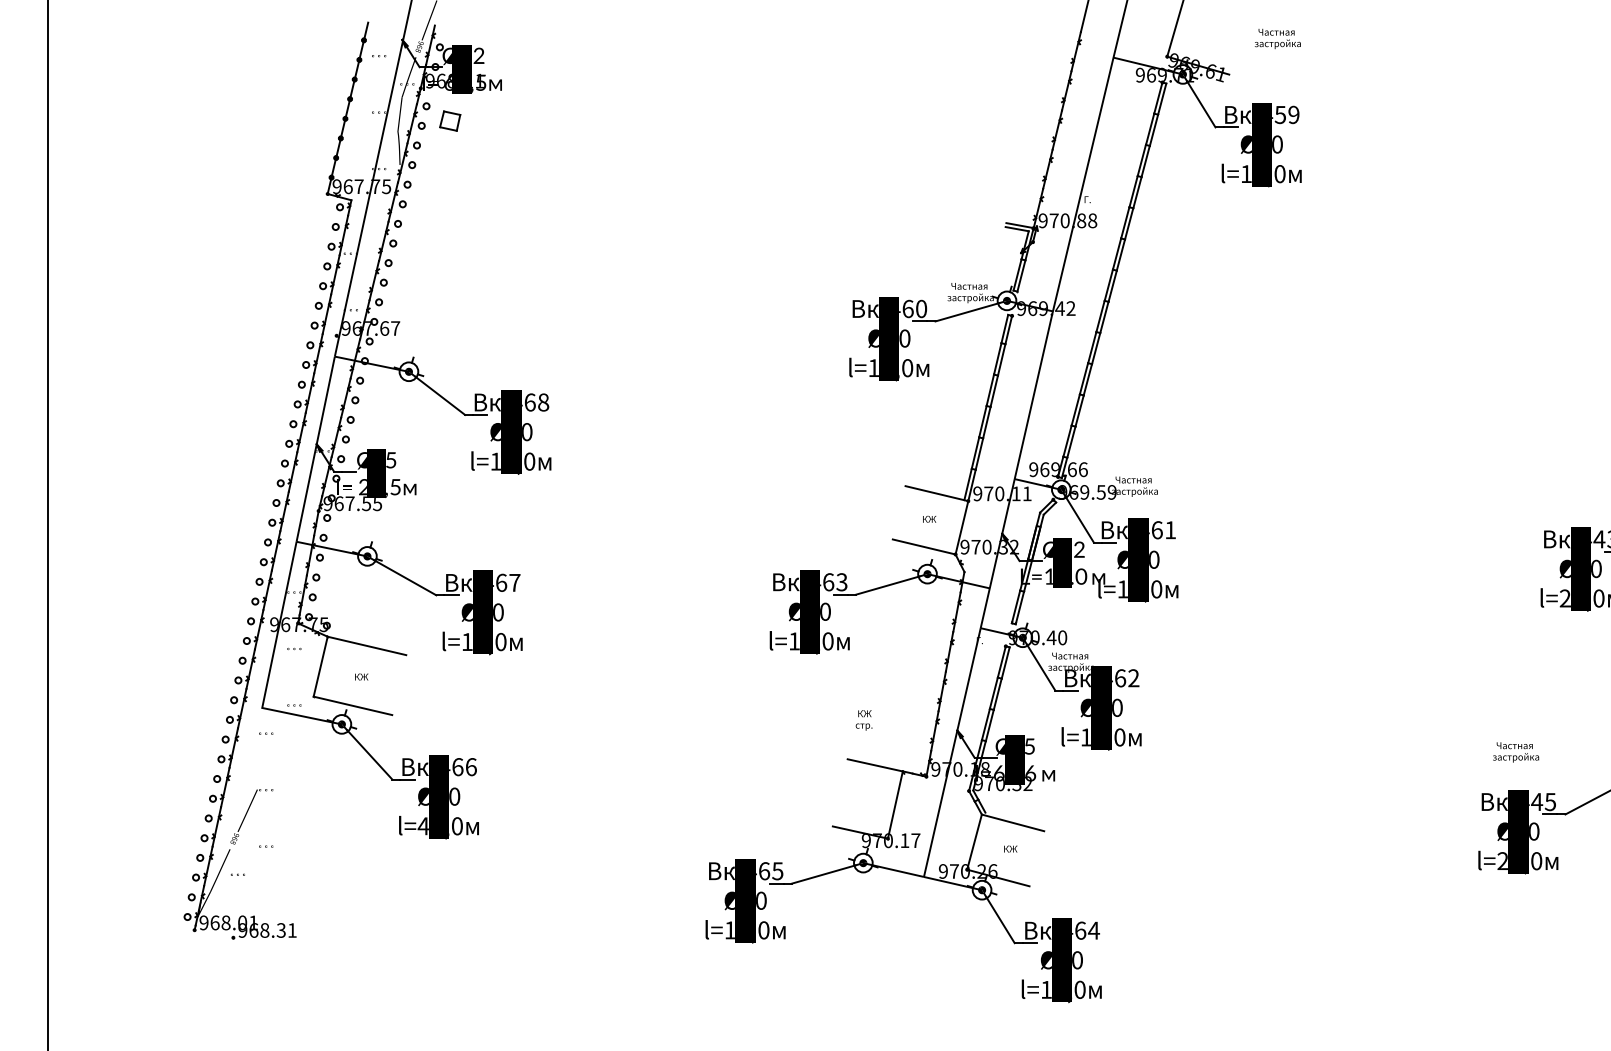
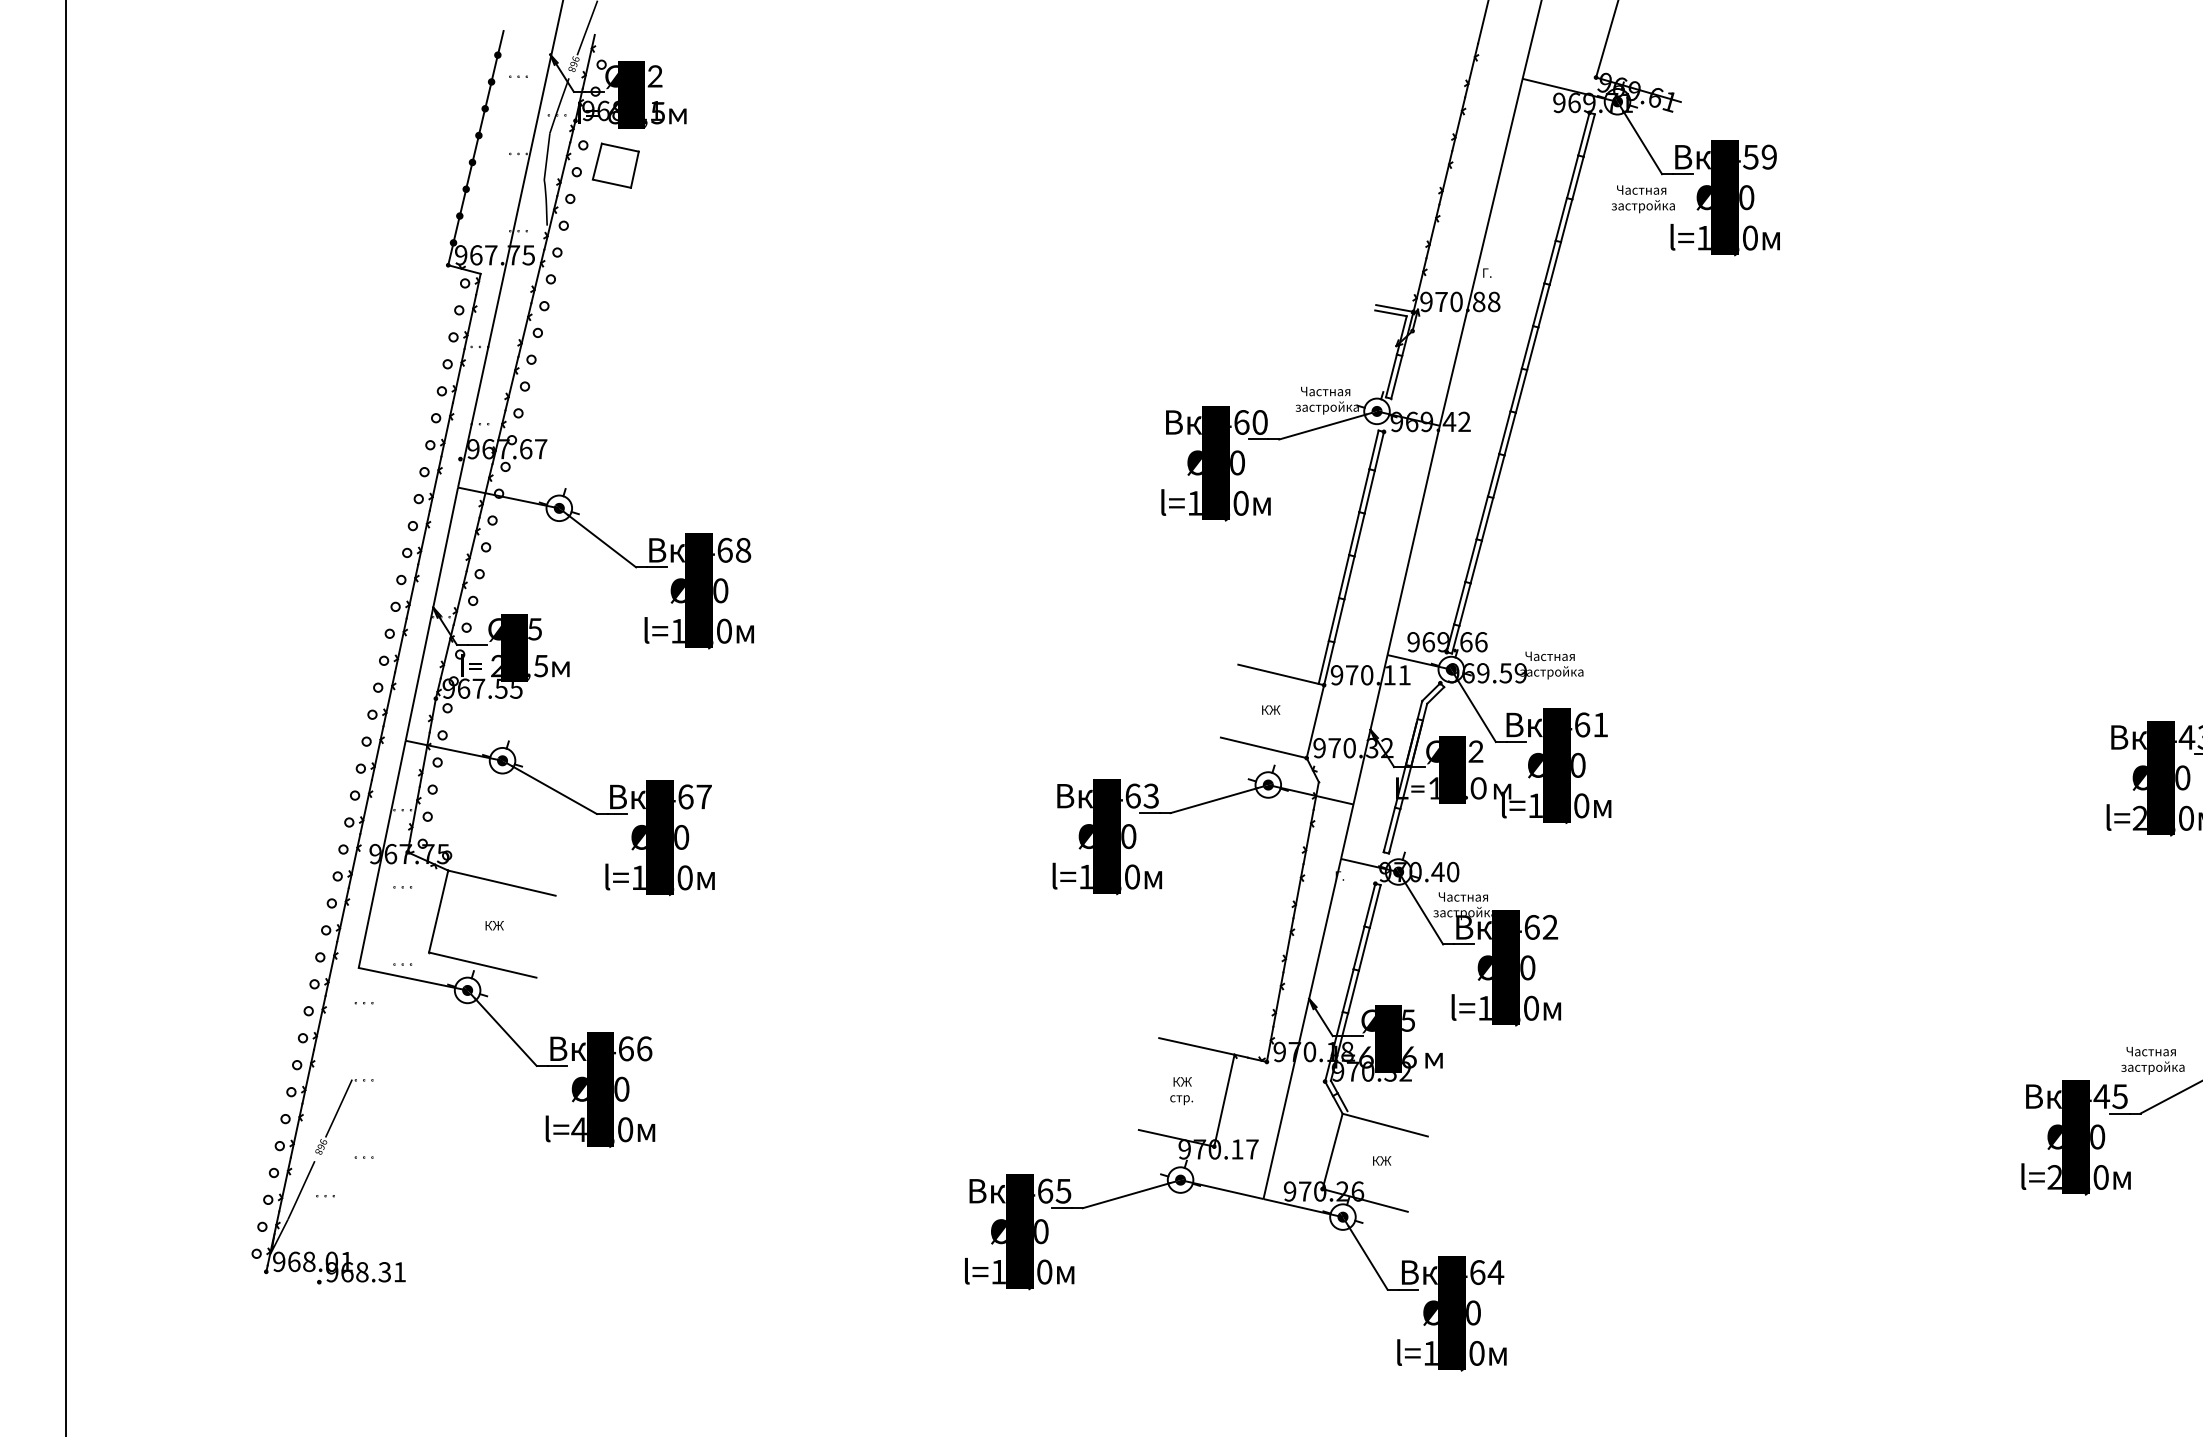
text: (1277, 39) -> (1642, 199), moved
part: (450, 121) -> (615, 165), size x1.67
text: (864, 720) -> (1181, 1091), moved
text: (1515, 752) -> (2152, 1060), moved

